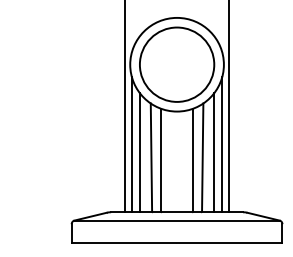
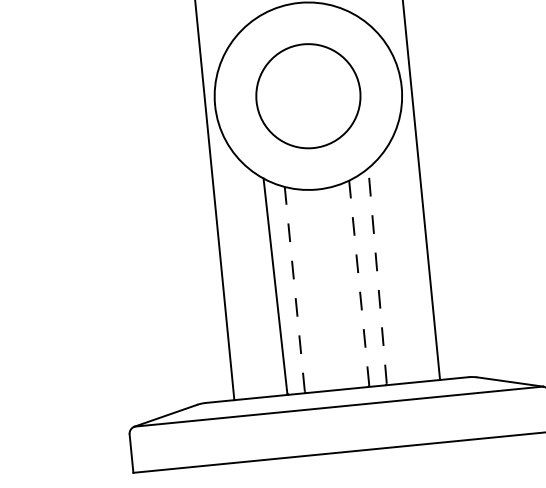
circle: (176, 64) -> (307, 95), size x0.7
line: (131, 144) -> (233, 263), removed
line: (222, 144) -> (414, 246), removed
line: (139, 152) -> (250, 278), removed
line: (214, 152) -> (400, 263), removed
line: (202, 157) -> (377, 276), solid -> dashed
line: (160, 159) -> (293, 288), solid -> dashed
line: (193, 159) -> (359, 281), solid -> dashed

